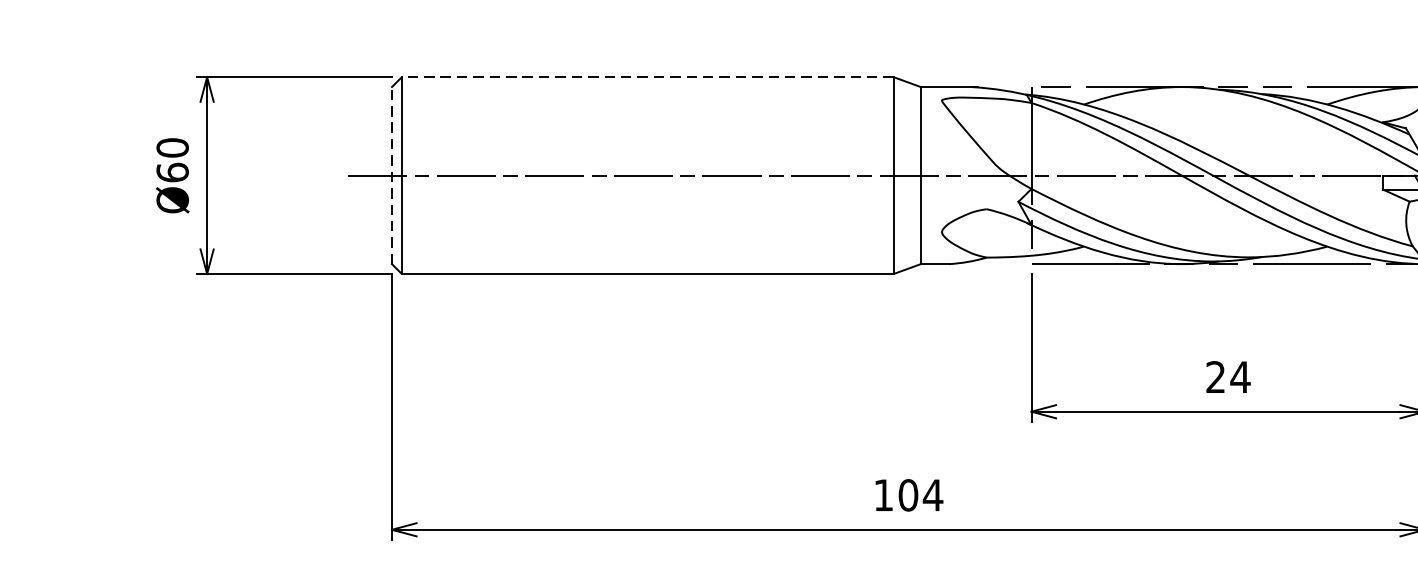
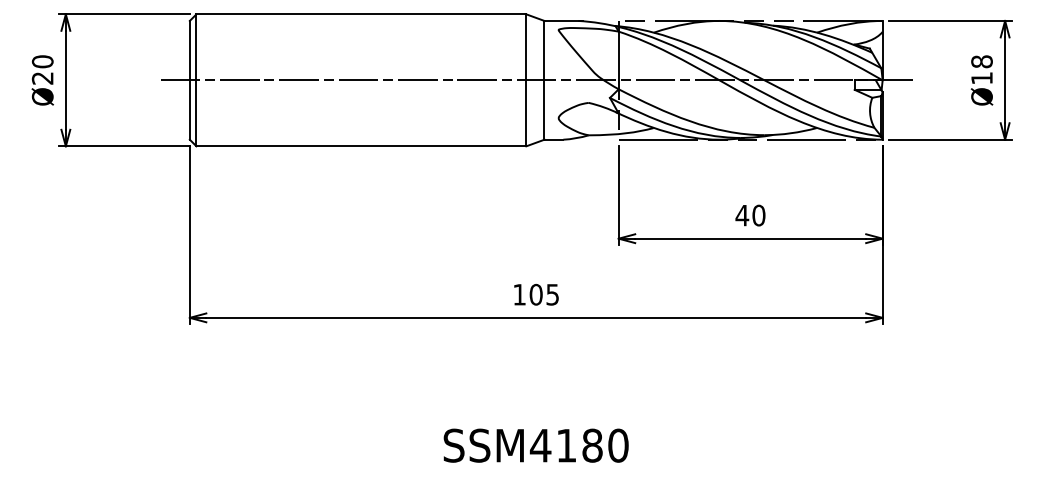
line: (647, 77) -> (361, 14), dashed -> solid
text: (172, 171) -> (42, 77), Ø60 -> Ø20
line: (391, 174) -> (189, 79), dashed -> solid
text: (1227, 377) -> (750, 215), 24 -> 40
text: (932, 494) -> (552, 294), 104 -> 105

